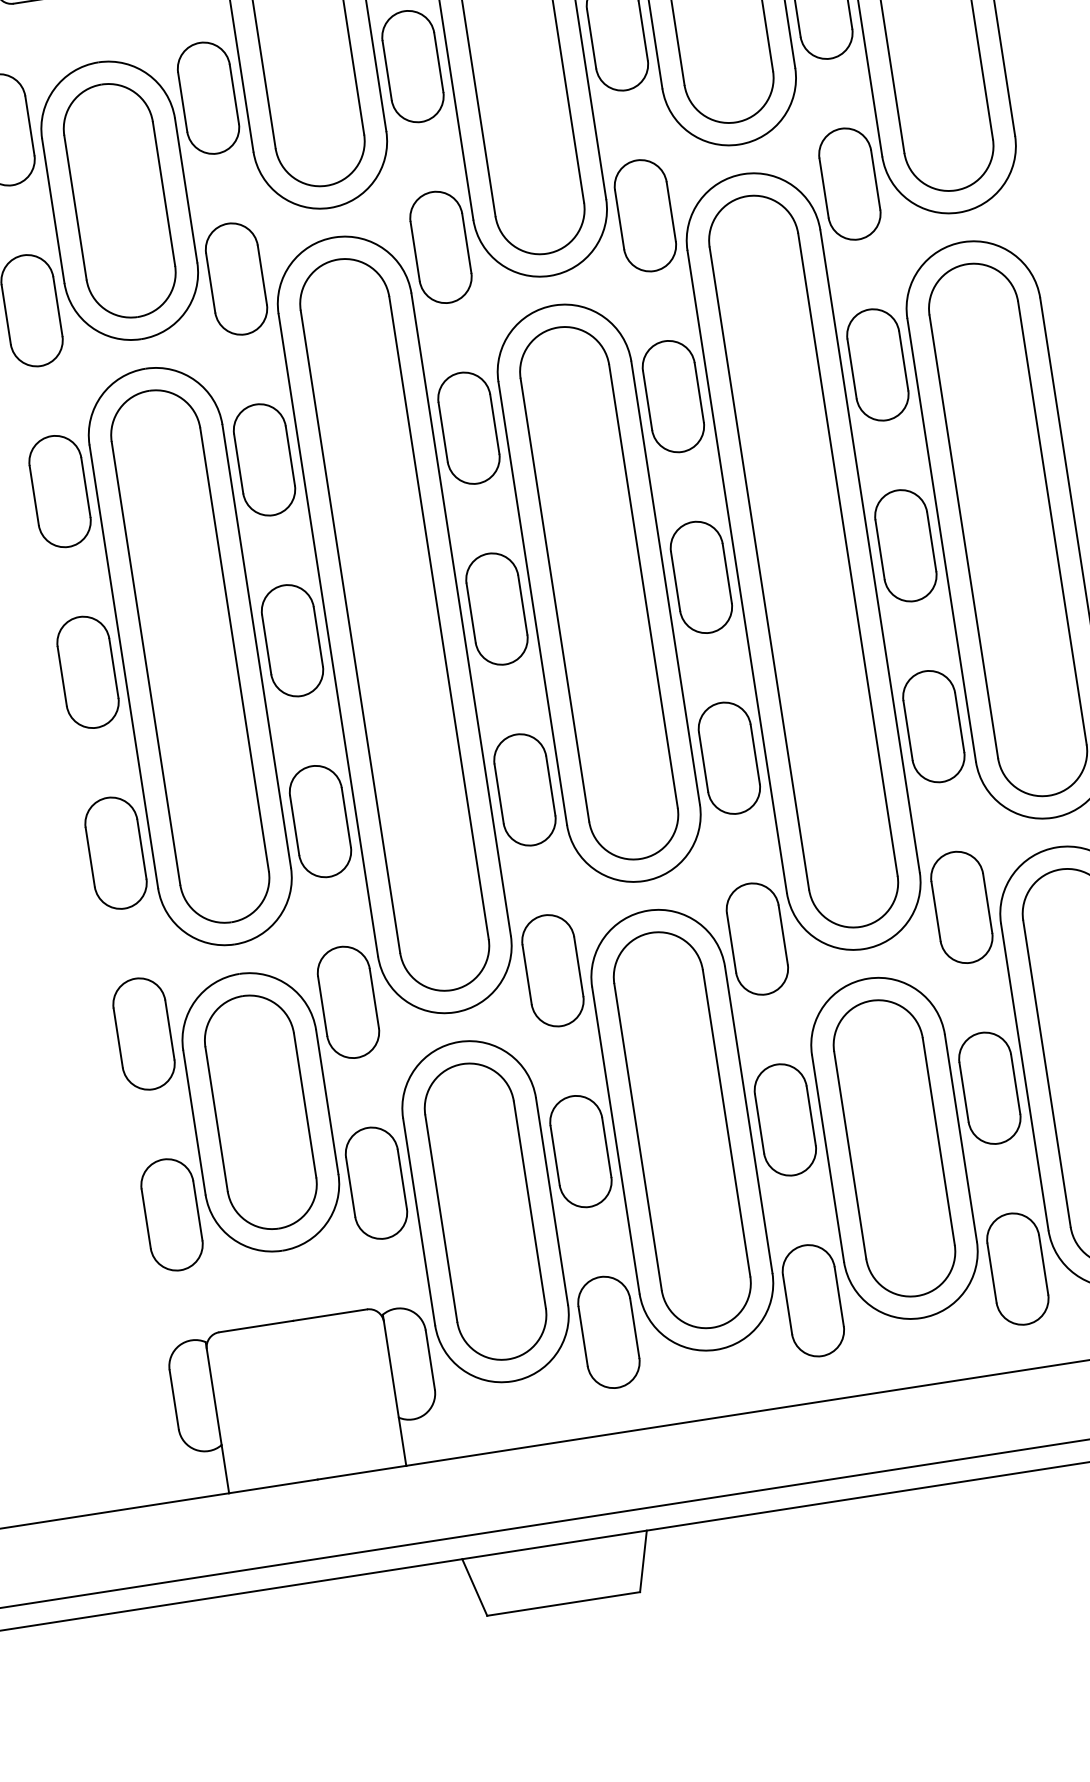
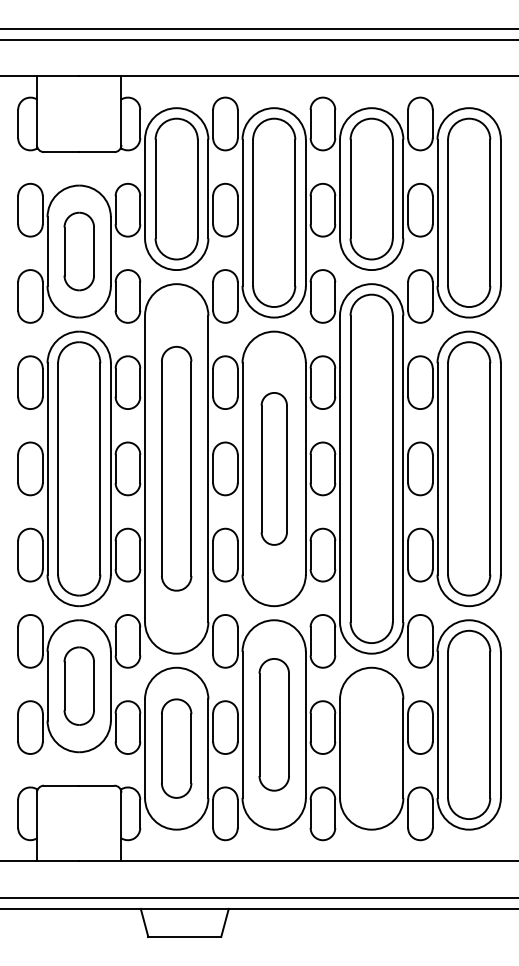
part: (120, 200) -> (79, 251), size x0.7
part: (599, 592) -> (274, 468), size x0.6
part: (394, 624) -> (176, 468), size x0.7
part: (261, 1110) -> (79, 685), size x0.7
part: (682, 1129) -> (274, 724), size x0.7
part: (894, 1147) -> (371, 748), removed
part: (485, 1211) -> (176, 748), size x0.7

